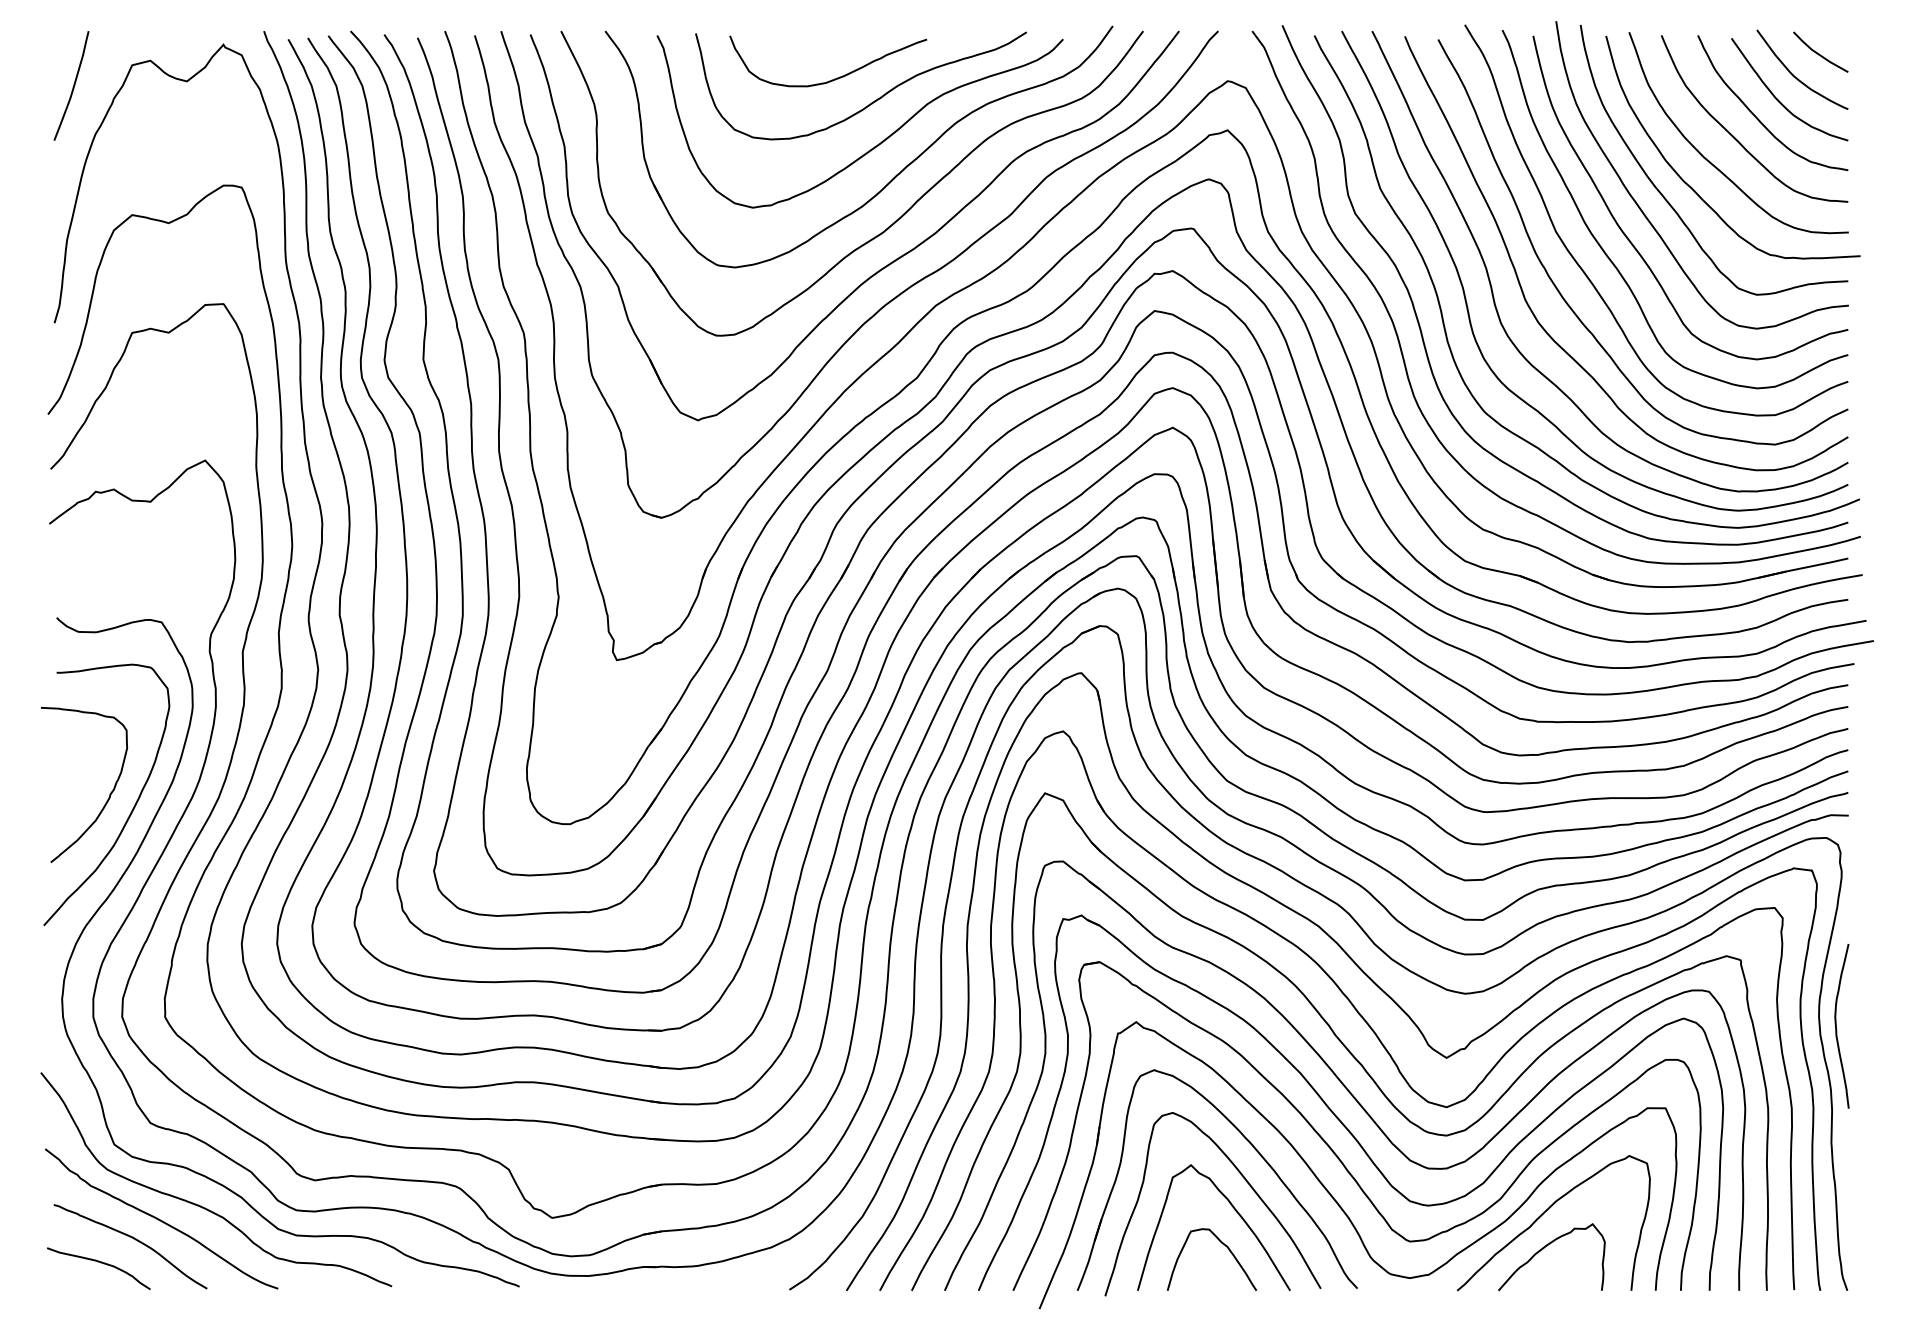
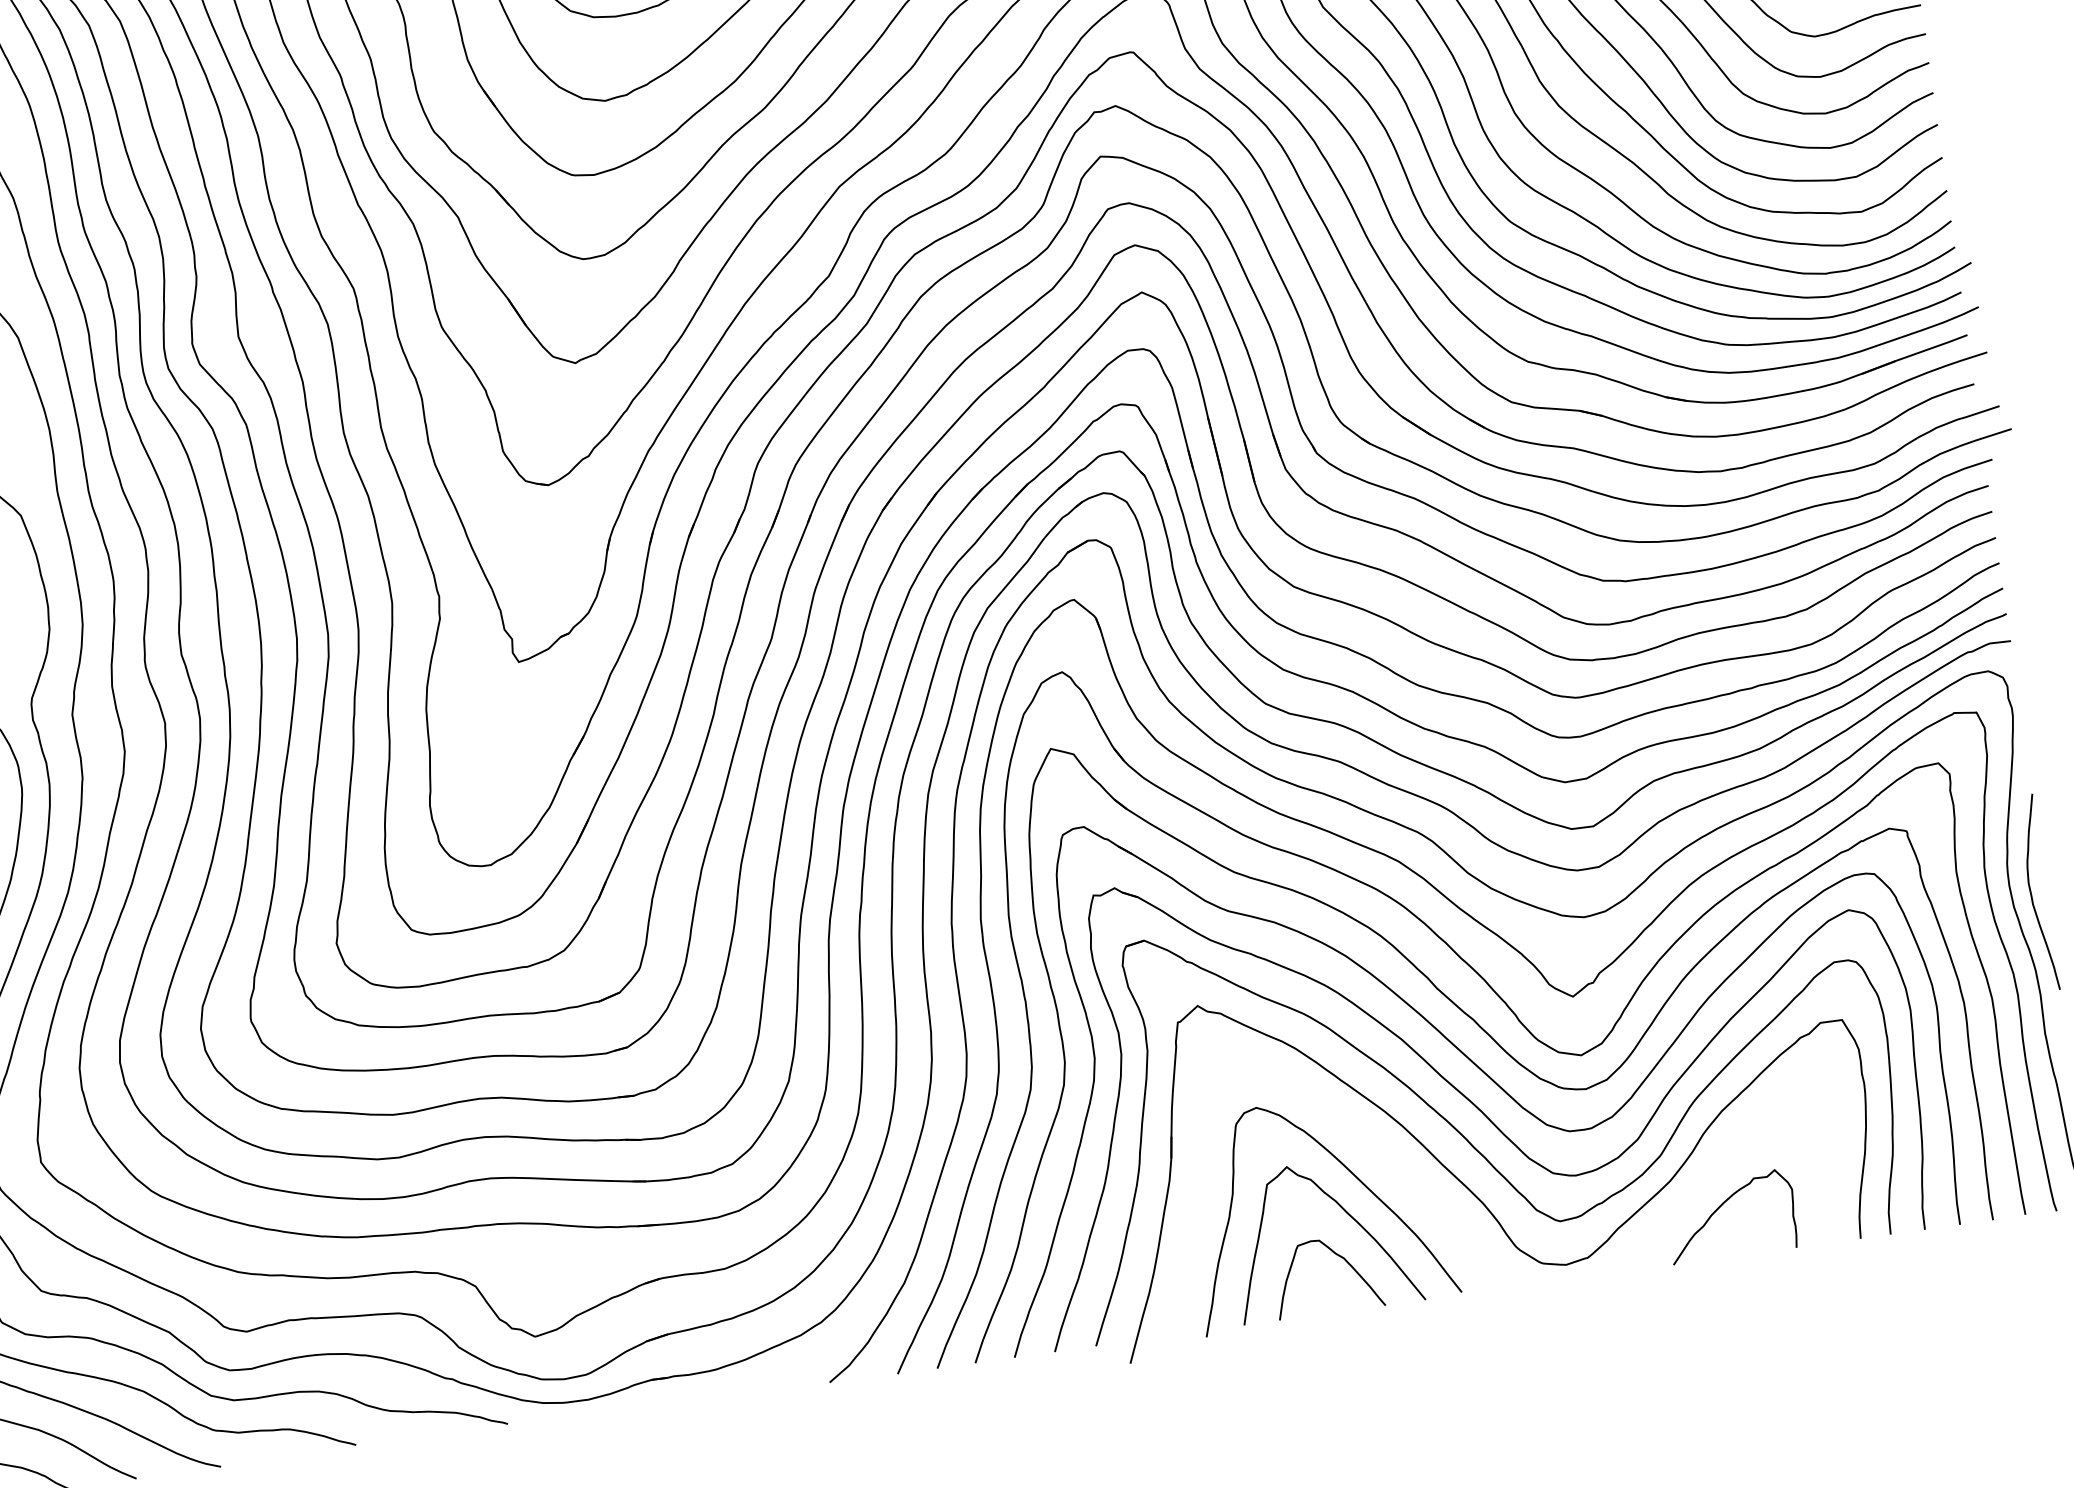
part: (1253, 1148) -> (1358, 1136), removed
curve: (1544, 1213) -> (1715, 1165), removed

